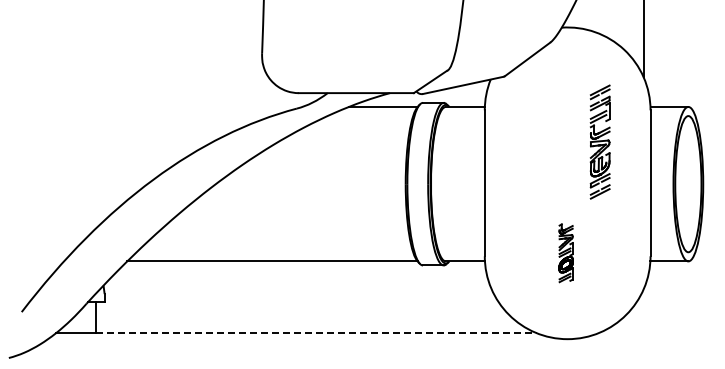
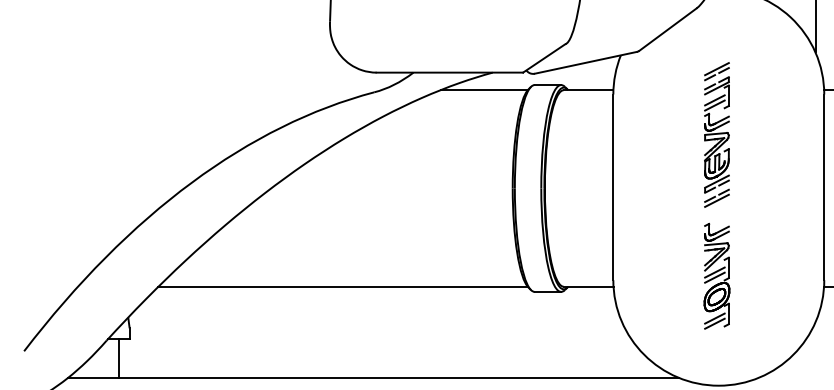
part: (599, 141) -> (716, 134), moved
part: (565, 253) -> (716, 276), size x1.43
line: (316, 333) -> (399, 378), dashed -> solid

